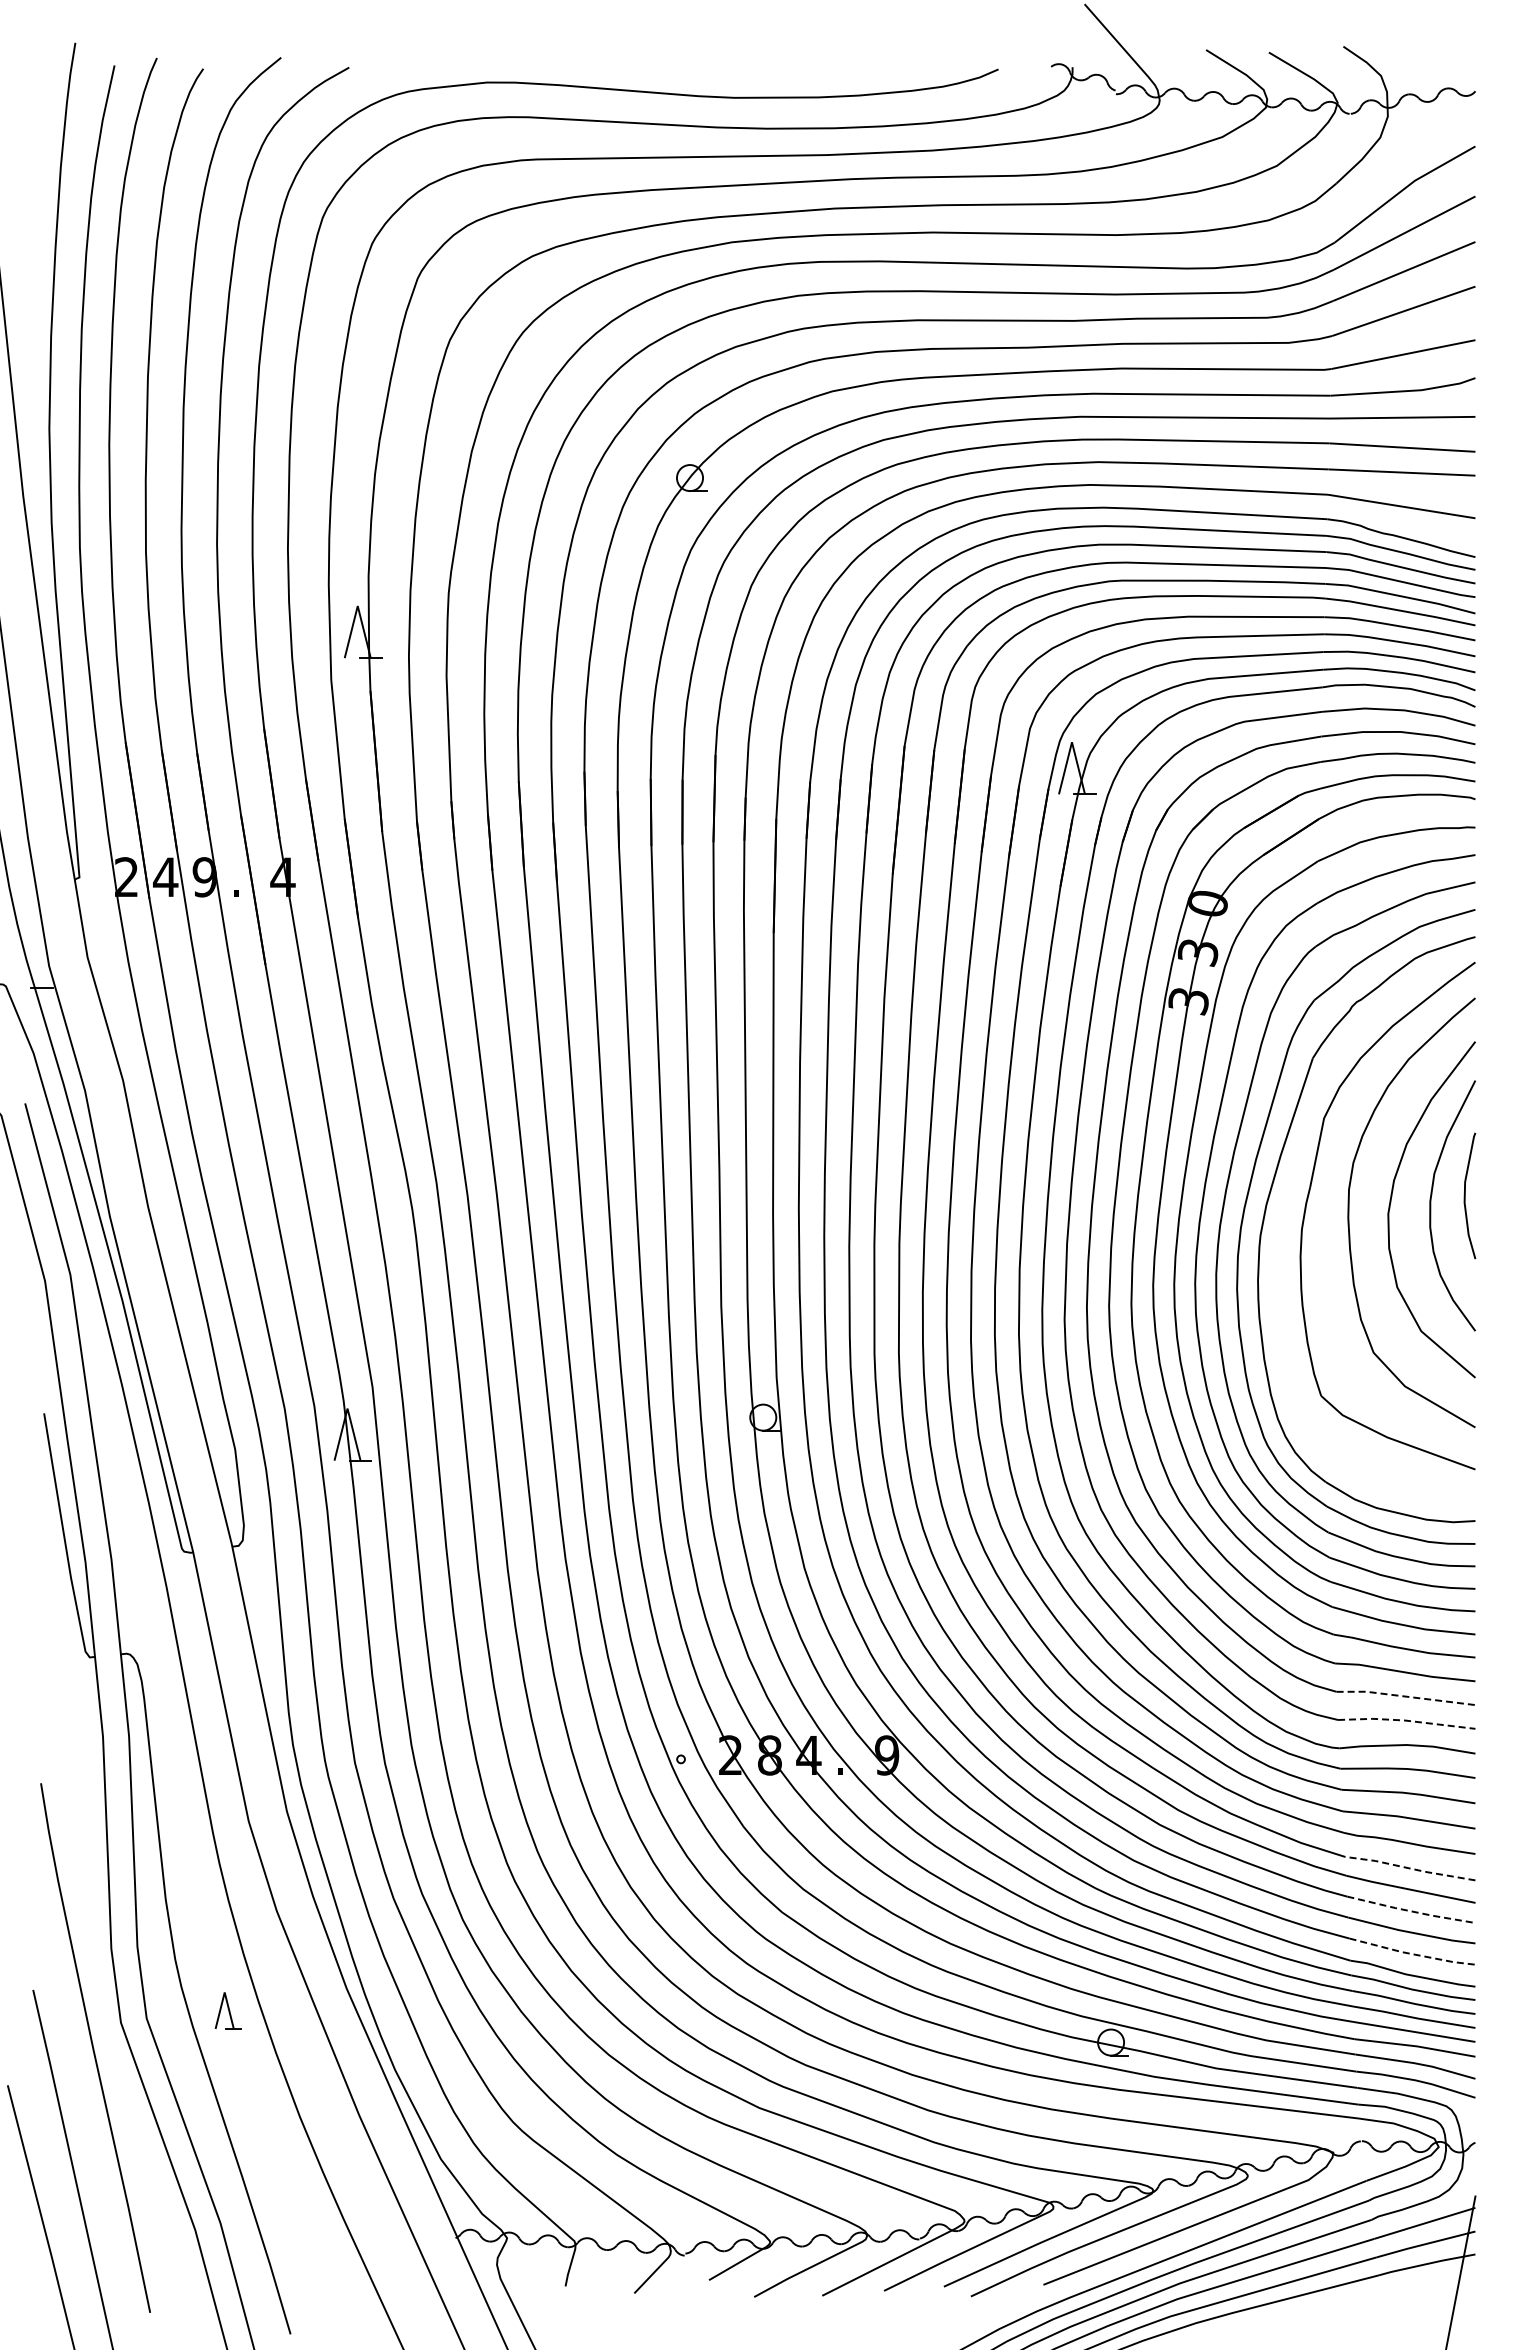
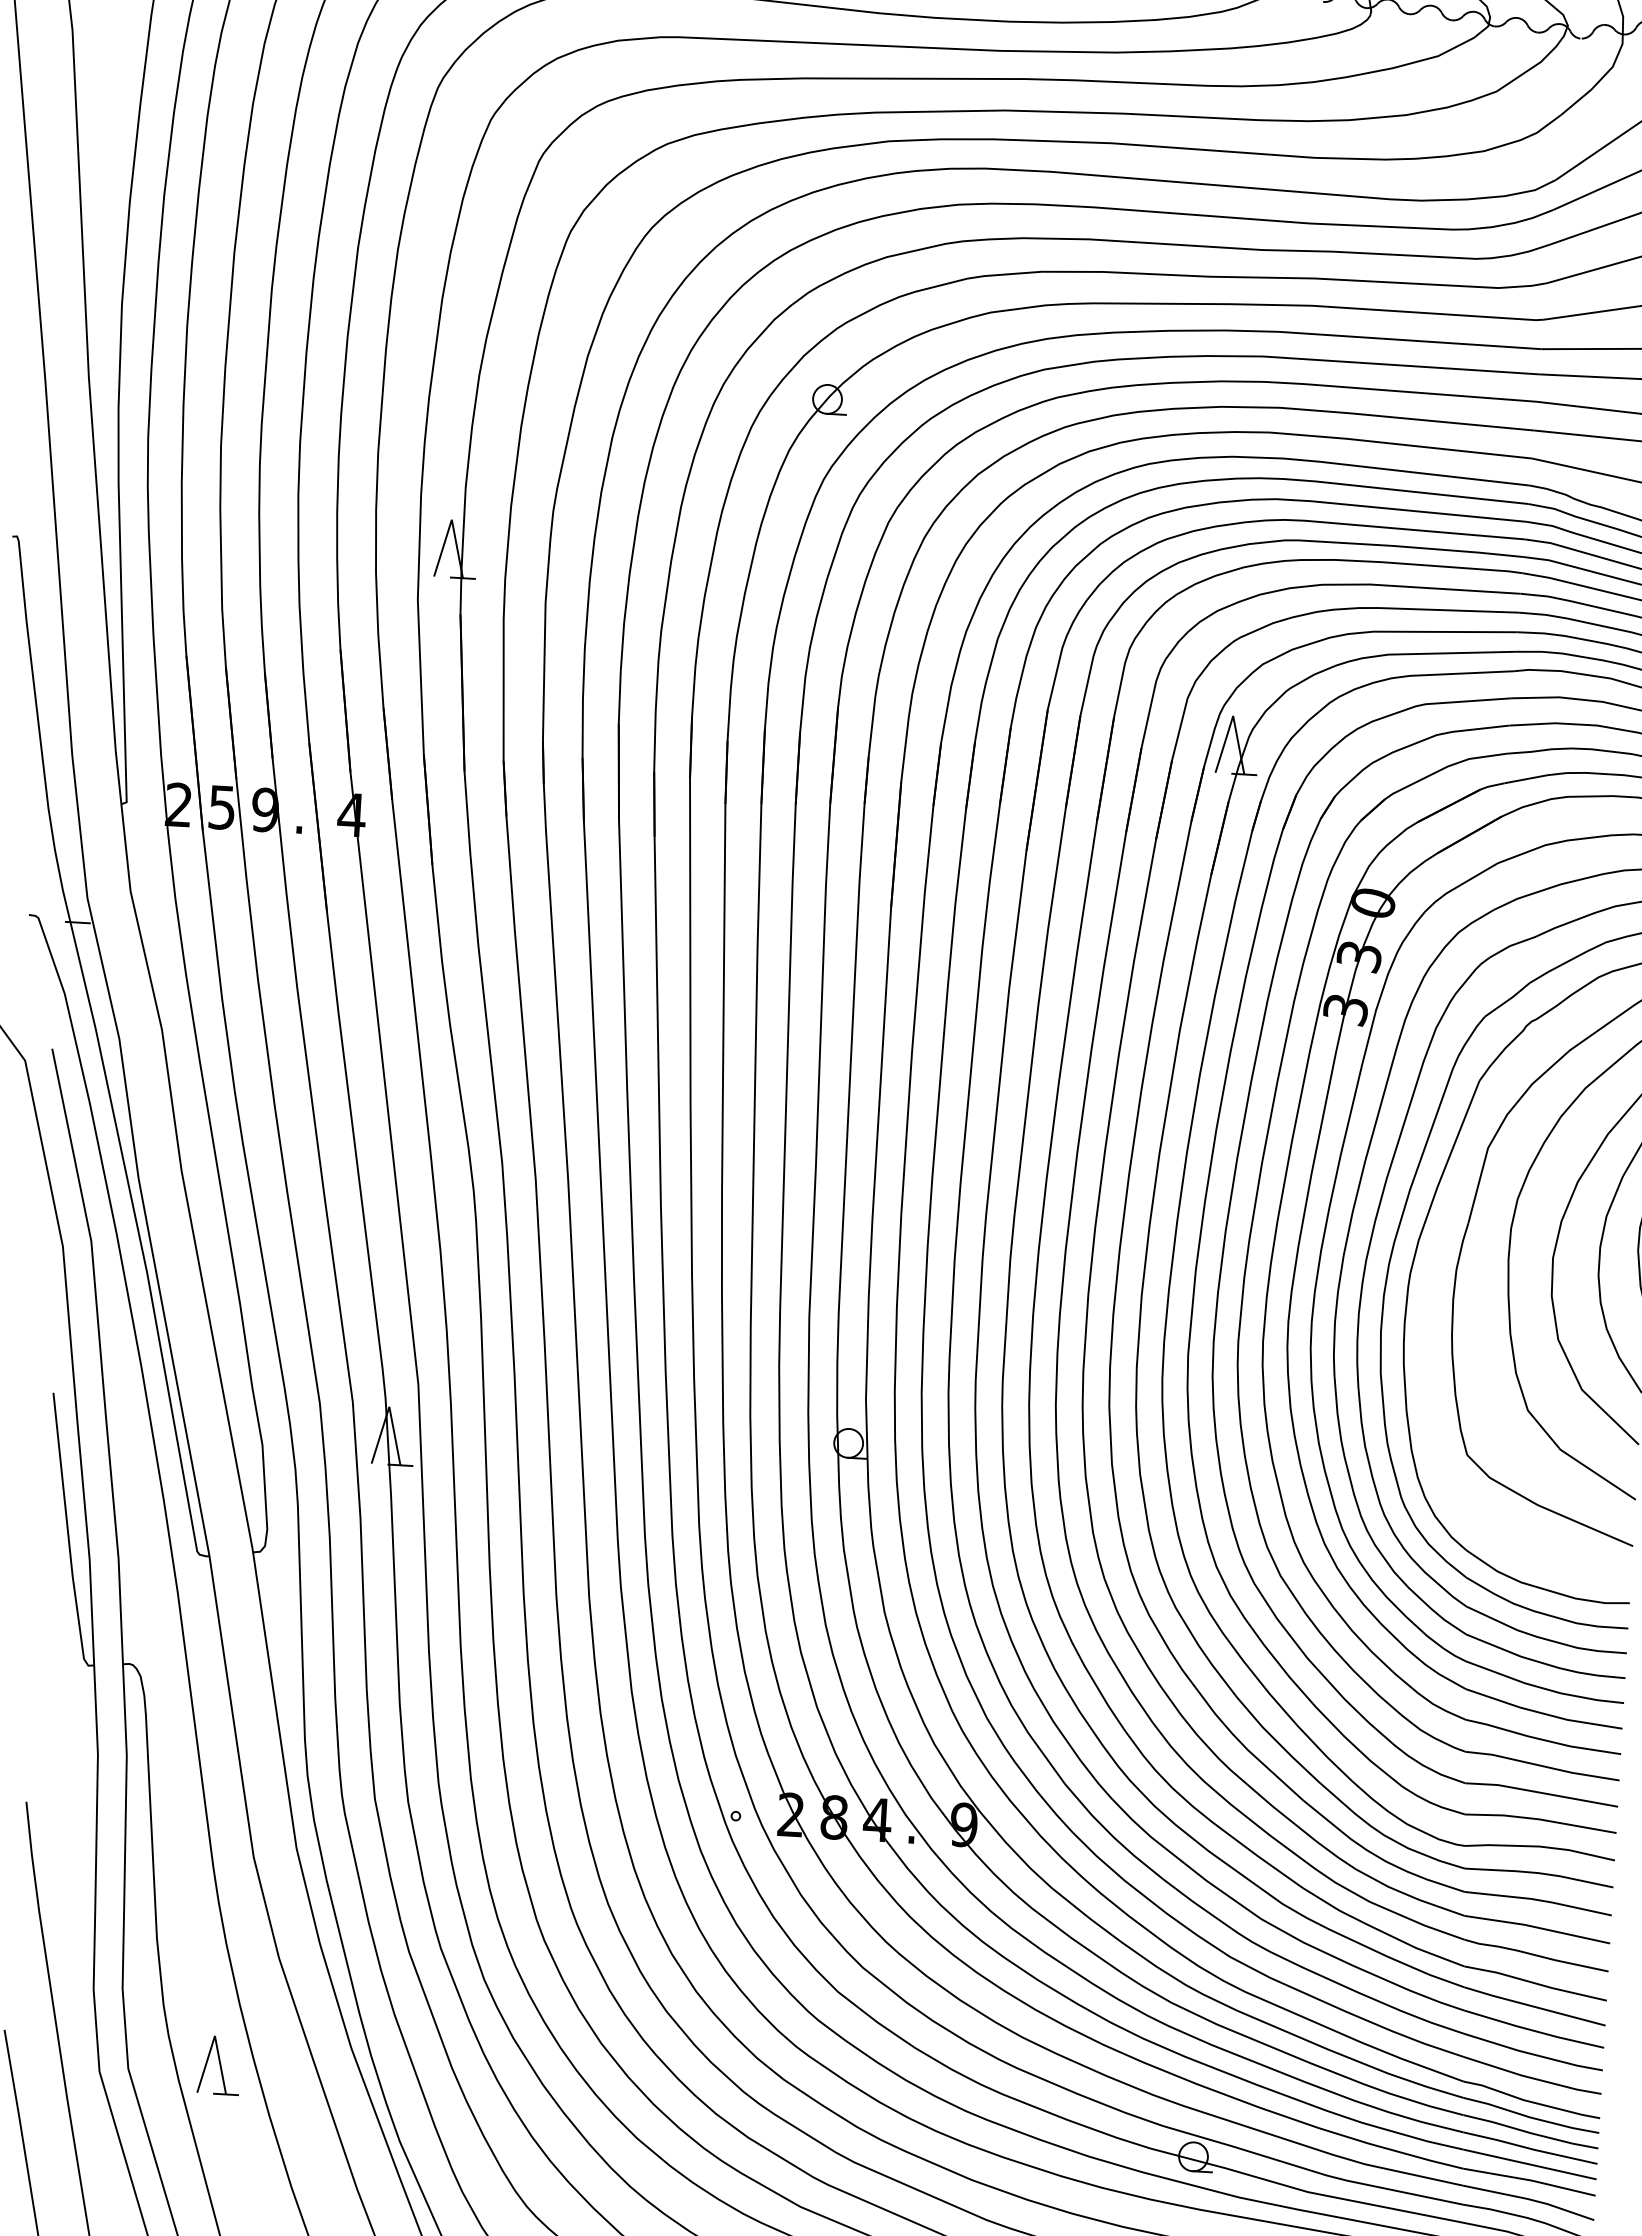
text: (165, 877) -> (221, 807), 4 -> 5
line: (1405, 1696) -> (1541, 1792), dashed -> solid
line: (1405, 1720) -> (1539, 1819), dashed -> solid
line: (1410, 1868) -> (1535, 1983), dashed -> solid
line: (1411, 1911) -> (1534, 2031), dashed -> solid
line: (1412, 1954) -> (1532, 2078), dashed -> solid
part: (228, 2010) -> (219, 2065), size x1.43

